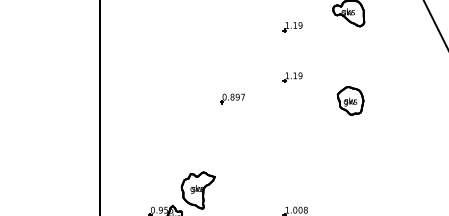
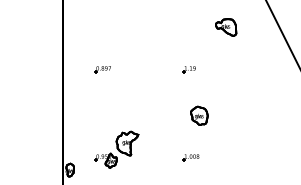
part: (291, 27) -> (188, 36), removed
part: (231, 98) -> (102, 69), moved
part: (350, 100) -> (199, 115), moved

